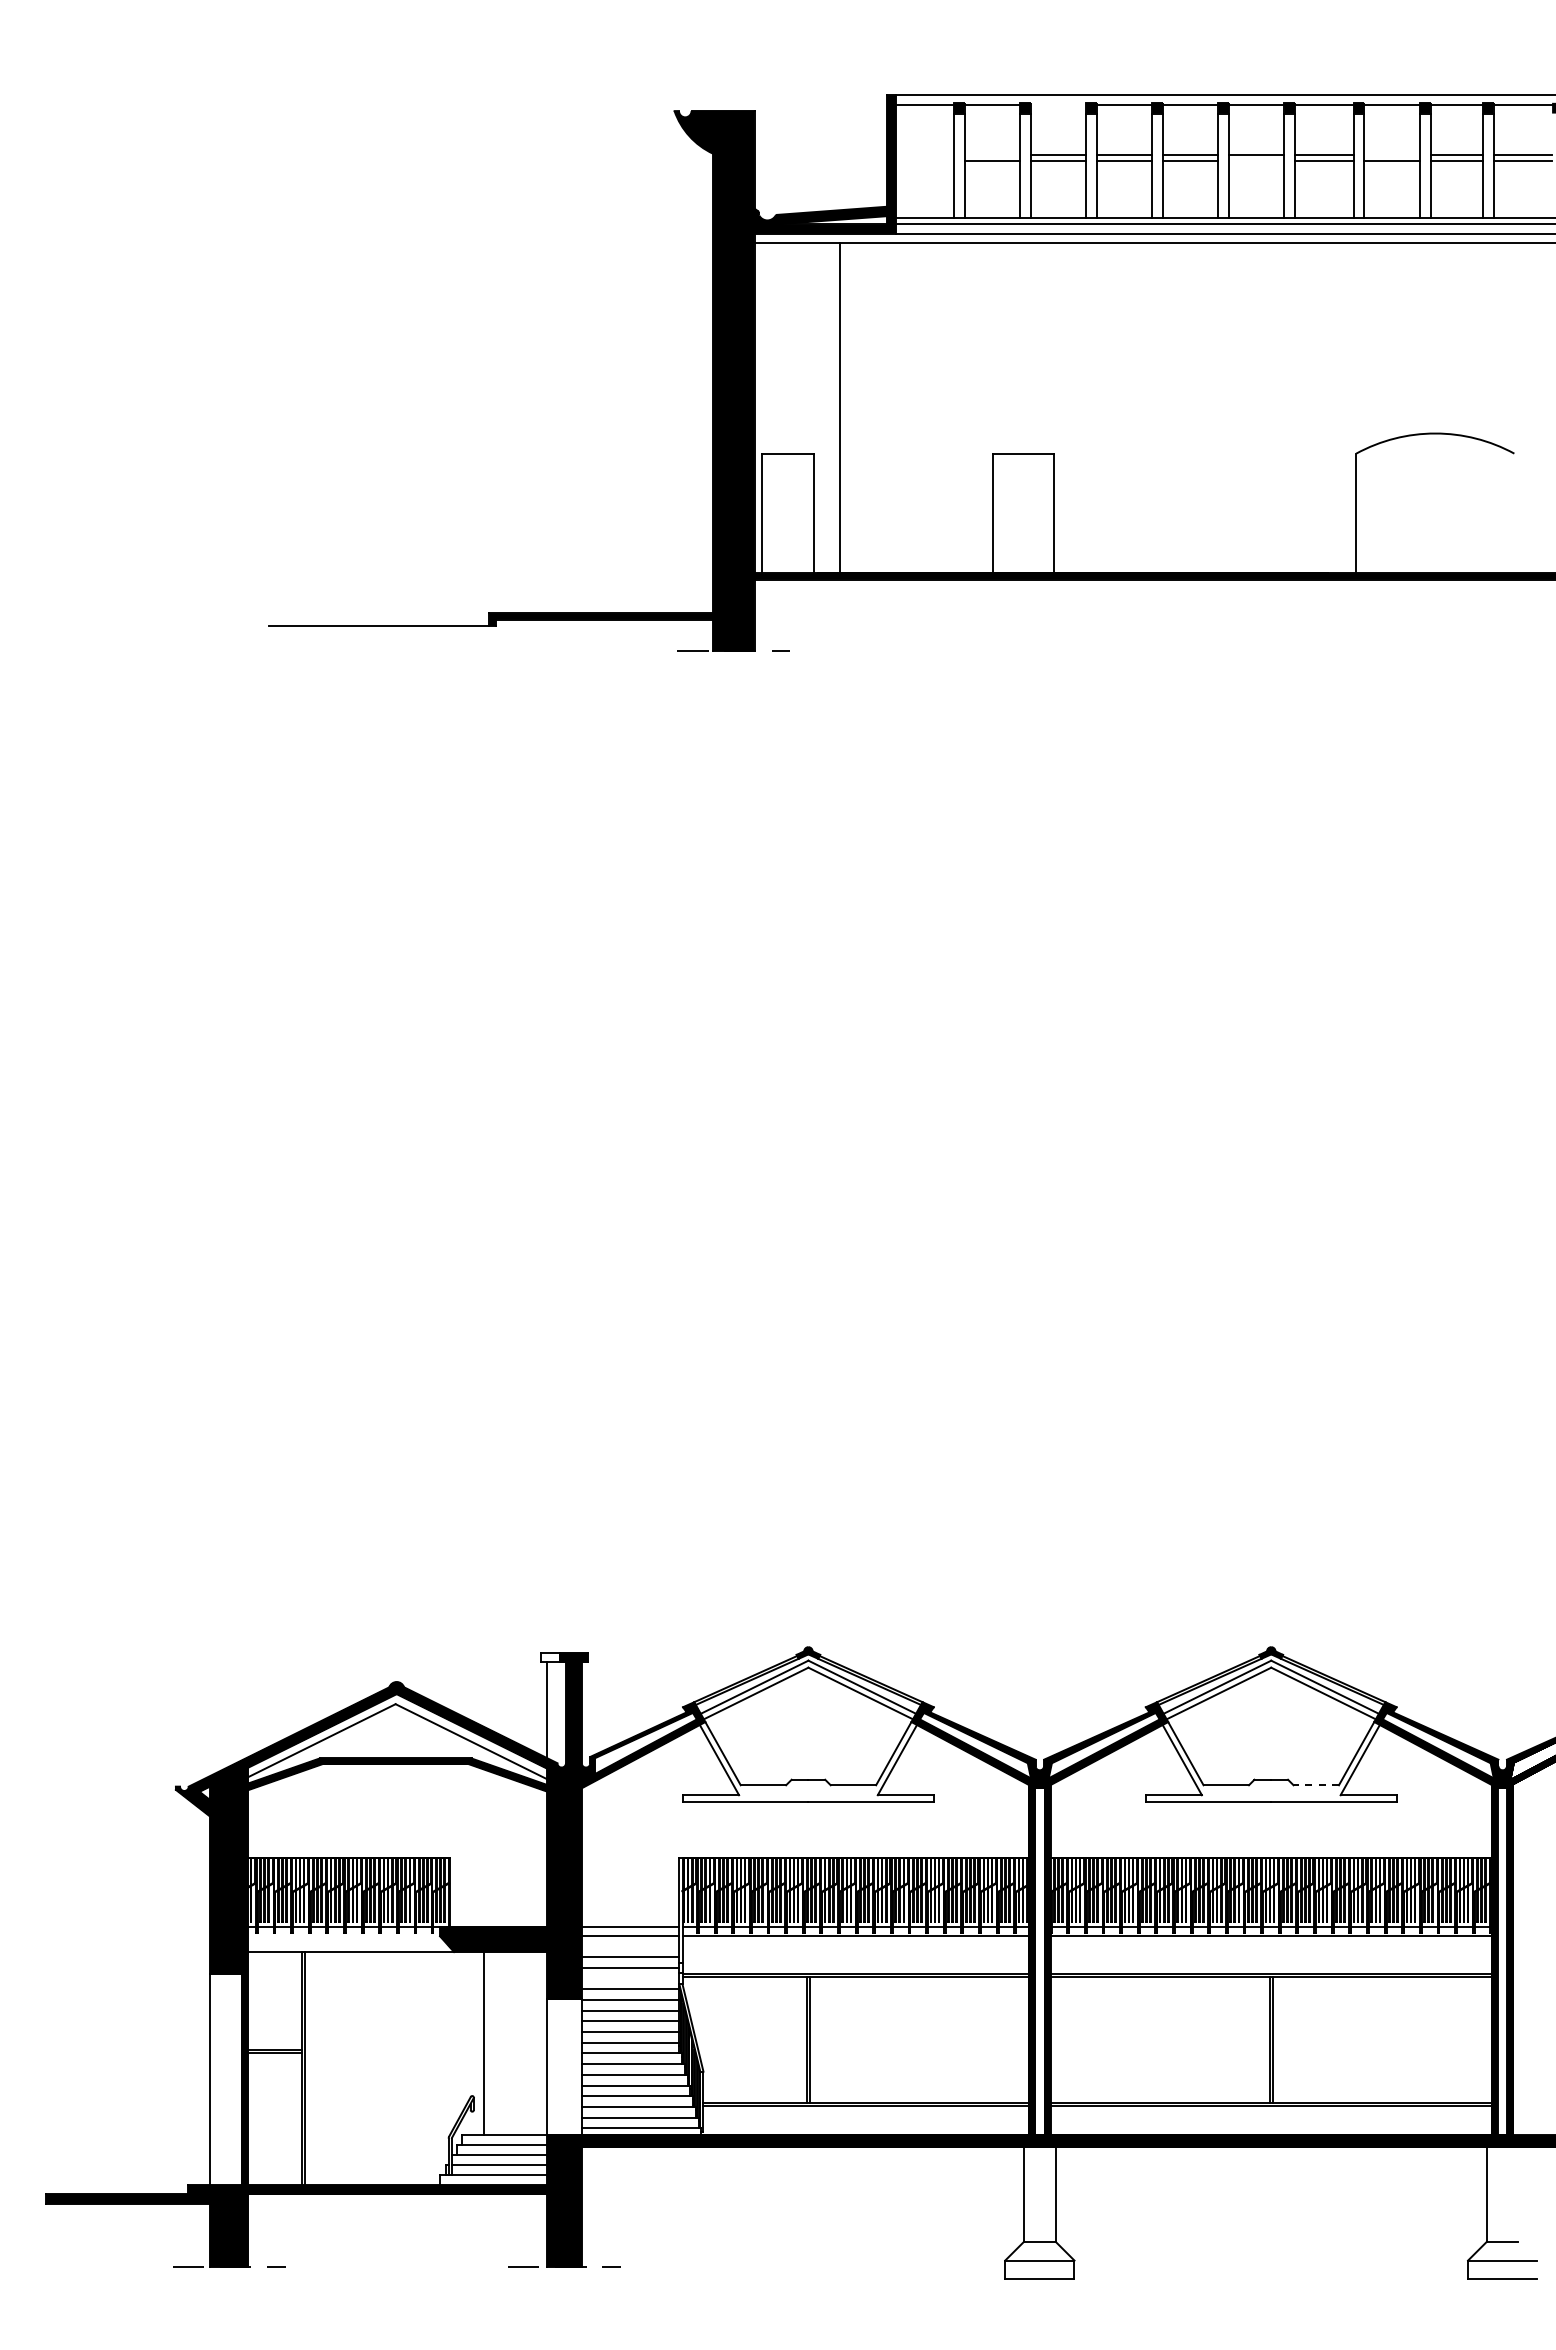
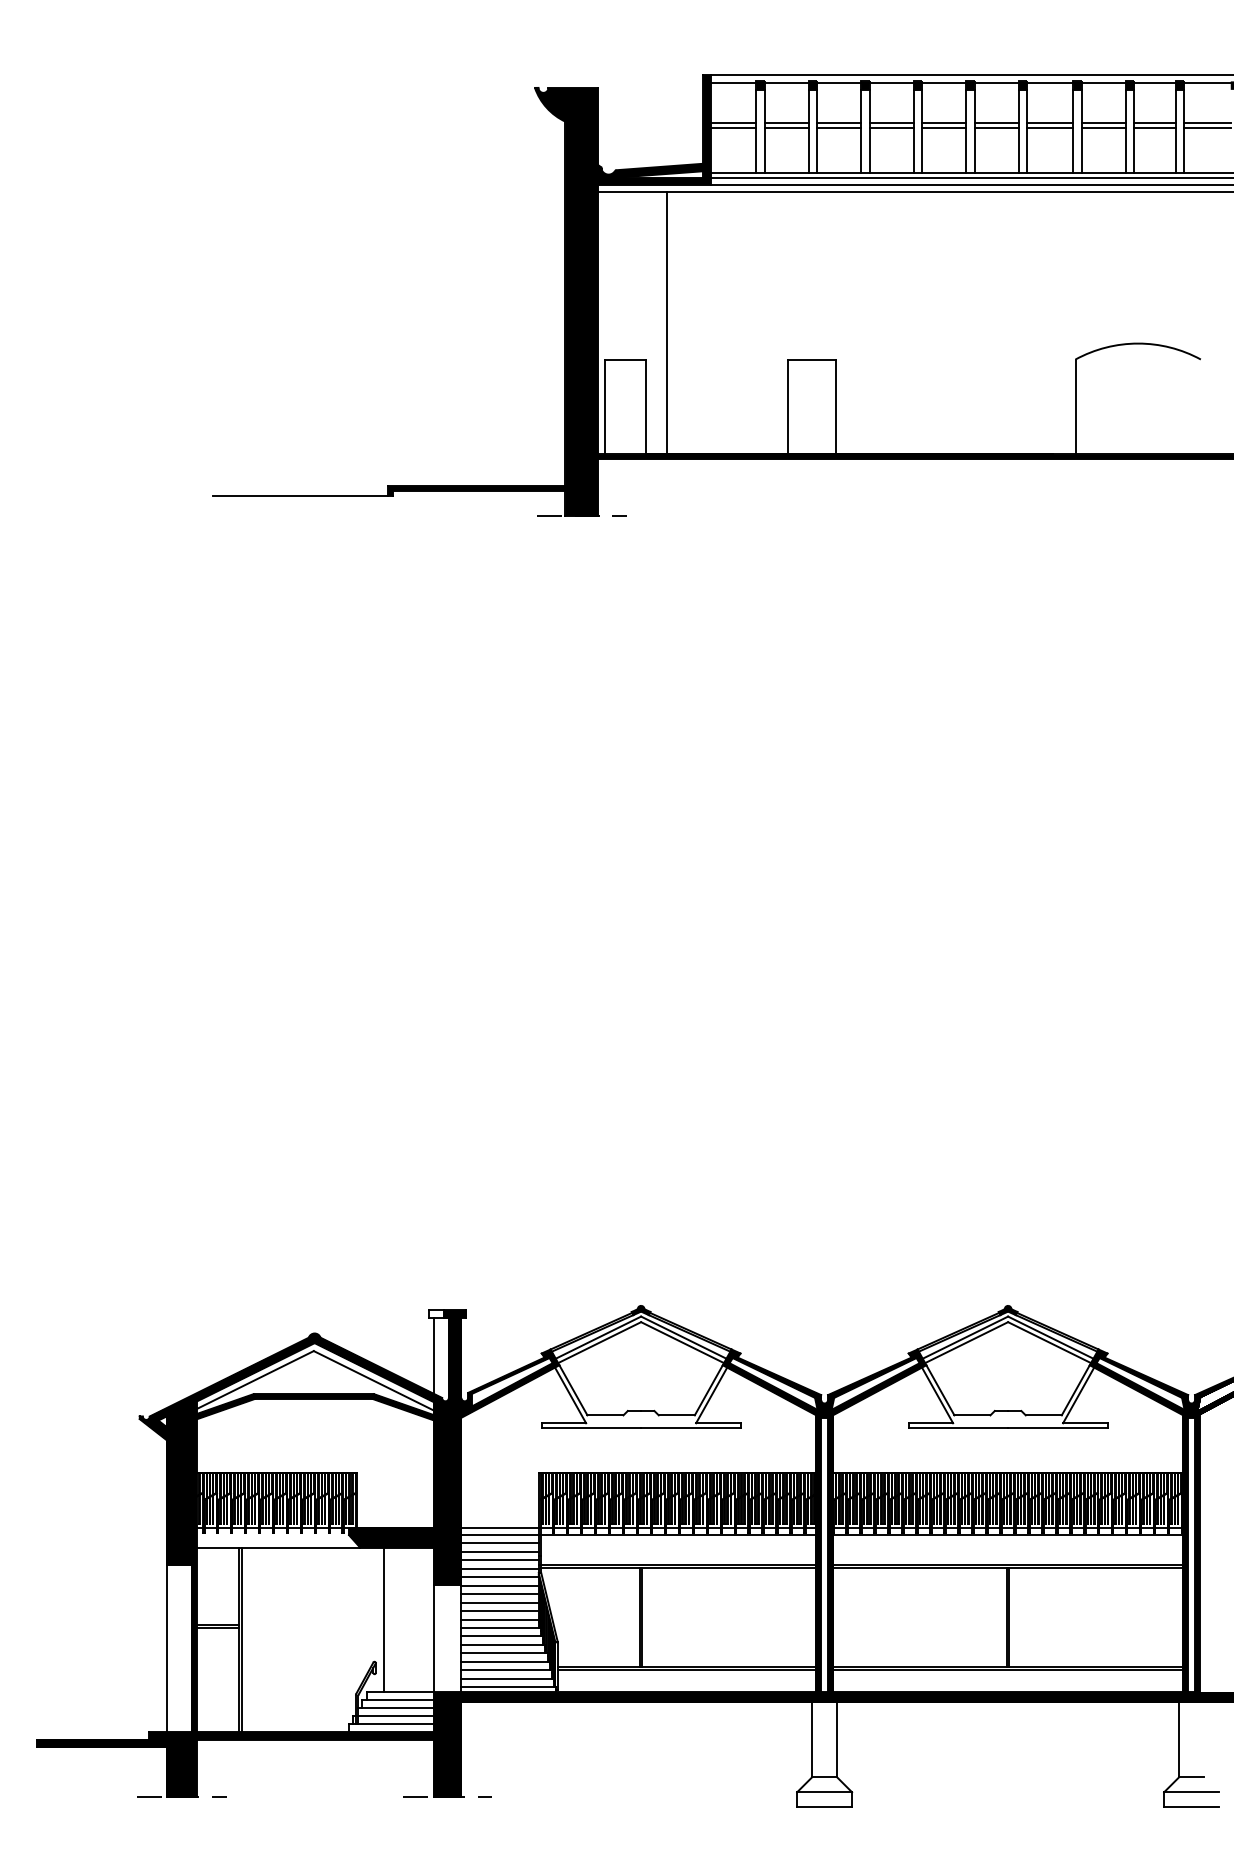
line: (1058, 105) -> (839, 83), added
line: (924, 155) -> (733, 123), added
line: (991, 155) -> (786, 123), added
line: (1391, 155) -> (1103, 123), added
line: (924, 161) -> (733, 127), added
line: (1256, 161) -> (996, 127), added
line: (1316, 1785) -> (1043, 1415), dashed -> solid
line: (630, 1946) -> (500, 1543), added
line: (630, 1978) -> (500, 1568), added

